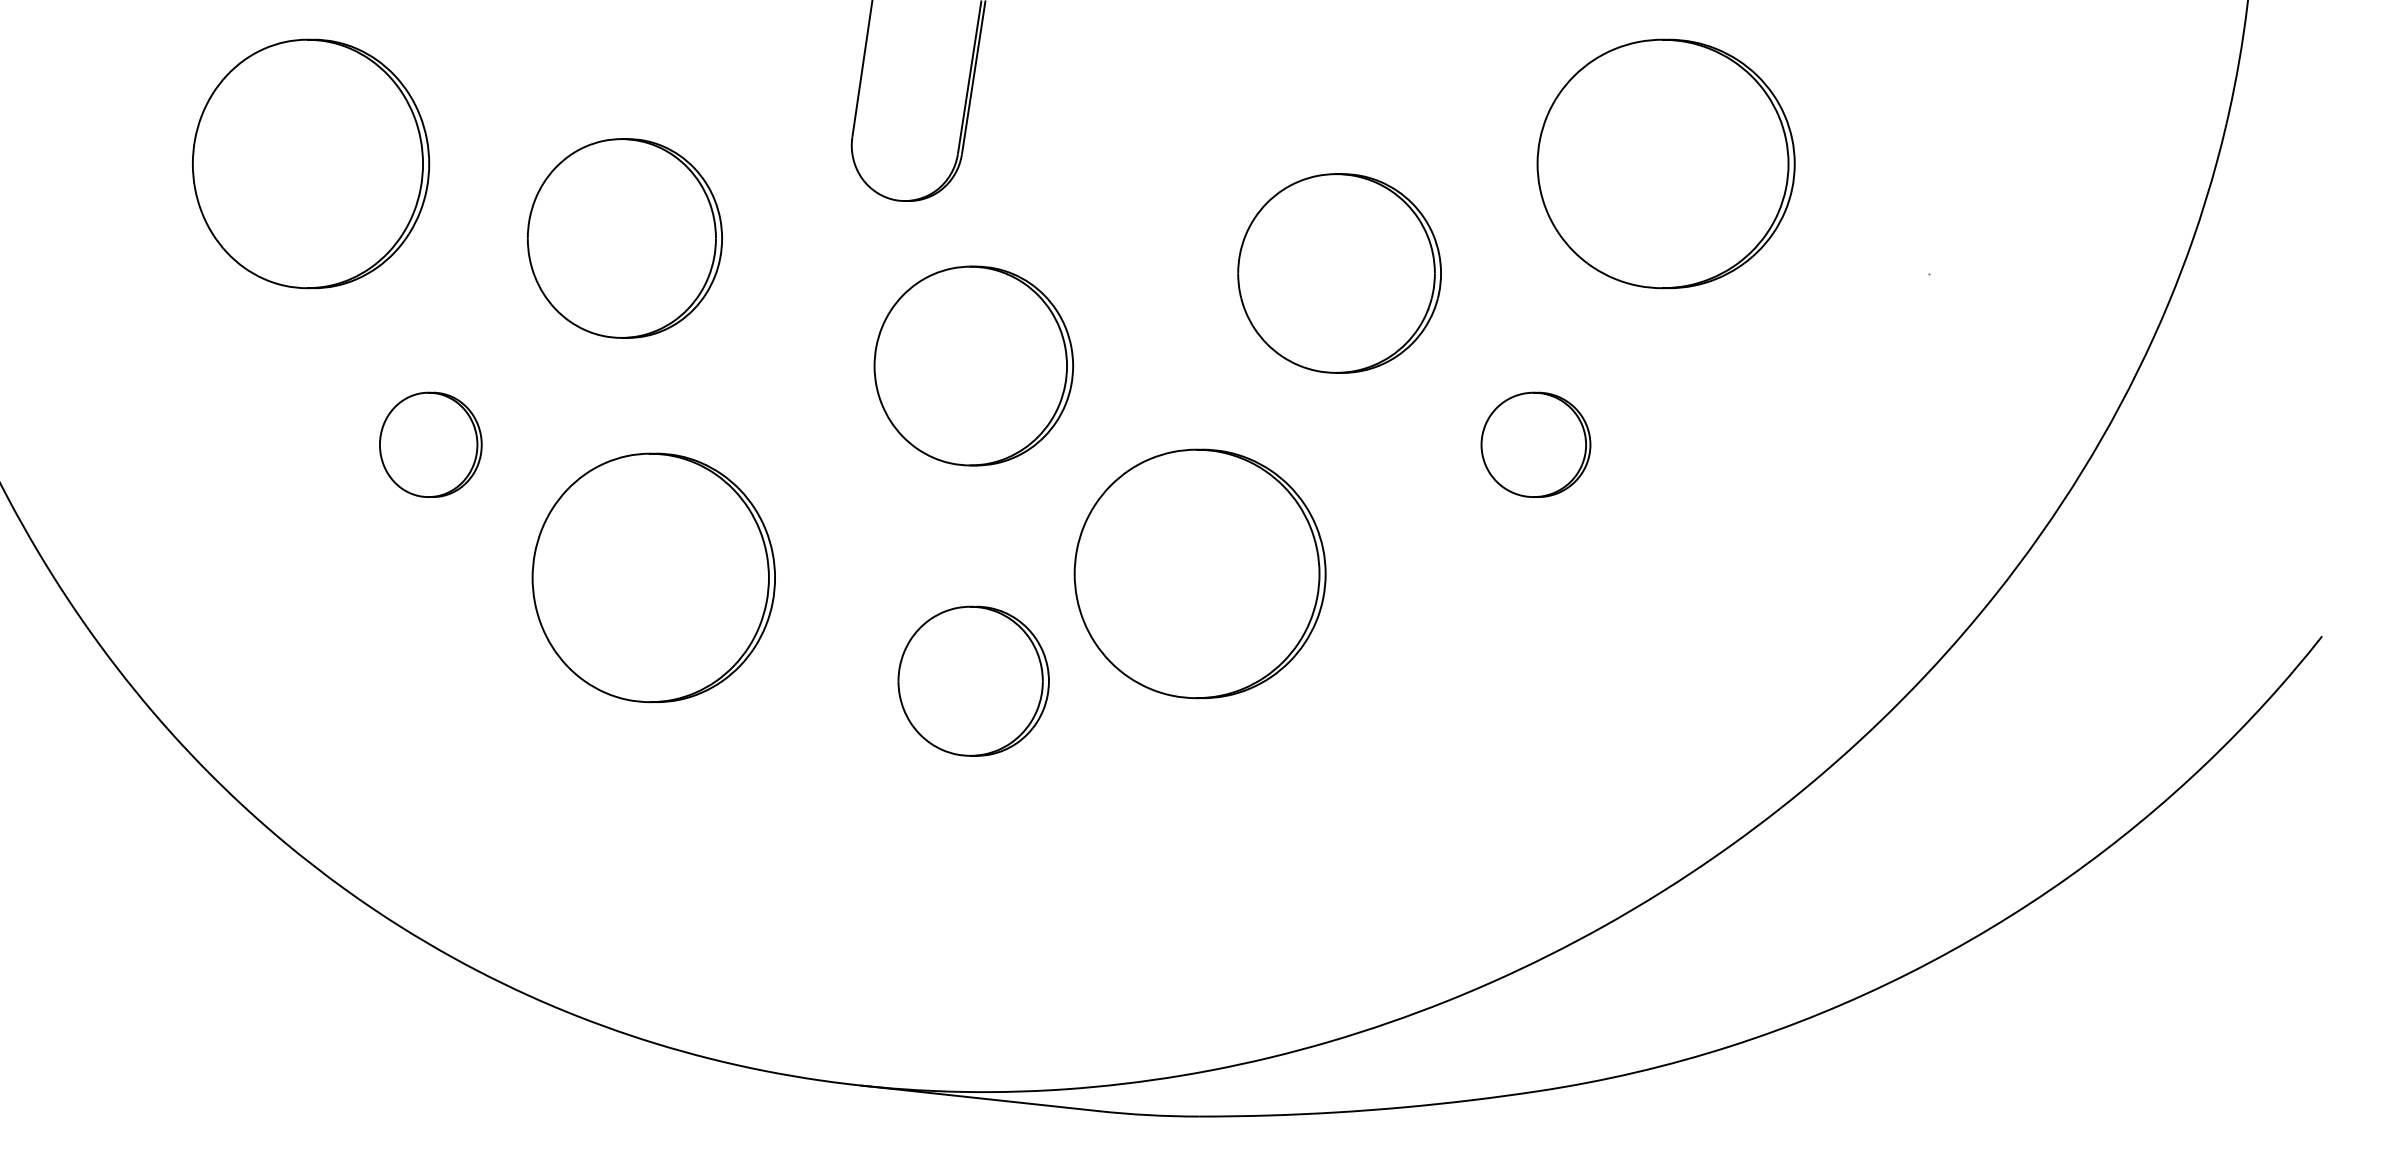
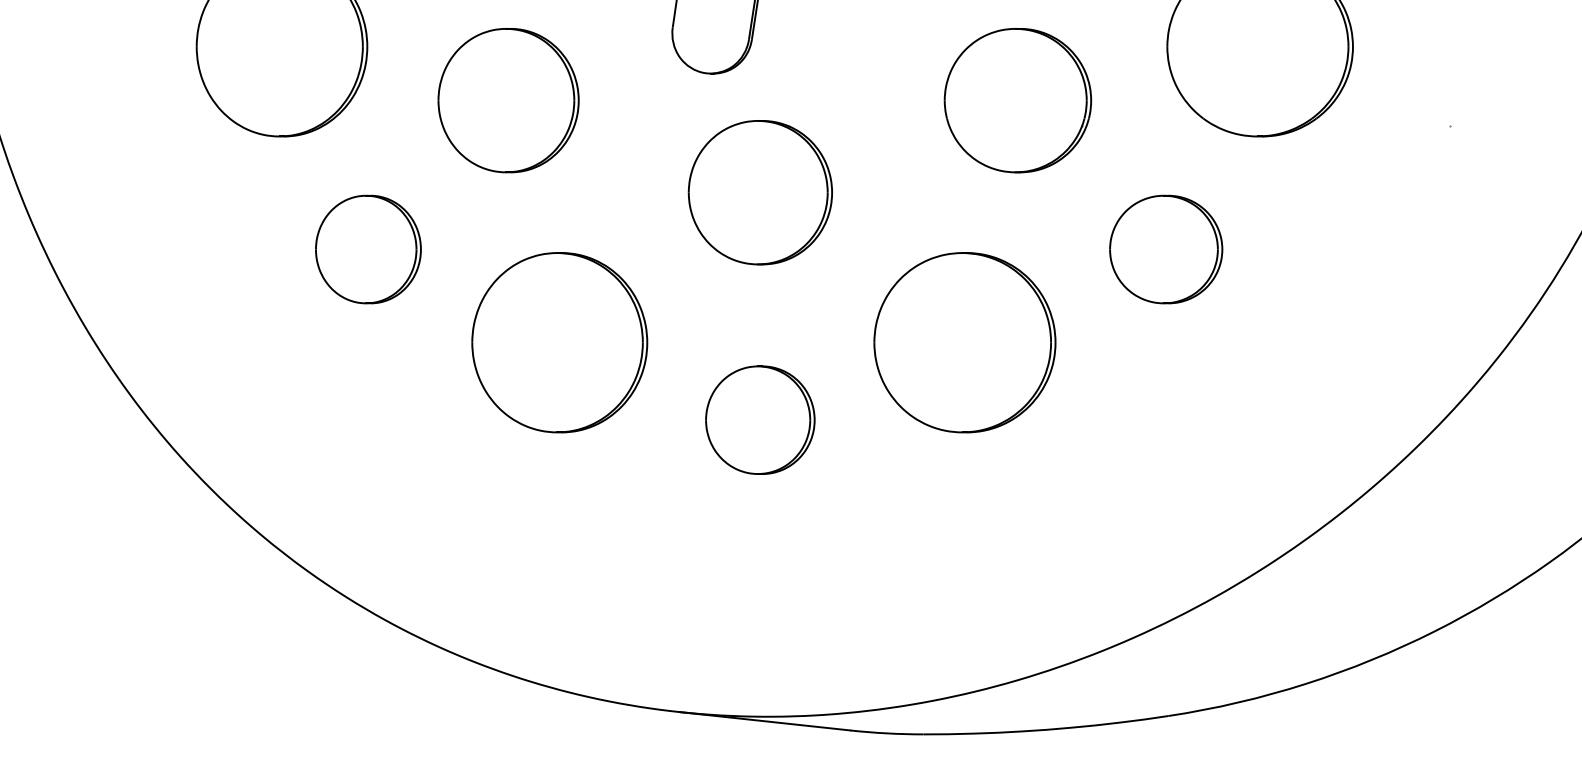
part: (1339, 273) -> (1017, 100), moved
part: (430, 444) -> (368, 249), size x1.43
part: (1535, 444) -> (1165, 249), size x1.43
part: (1199, 573) -> (964, 342), moved
part: (653, 577) -> (559, 342), moved

